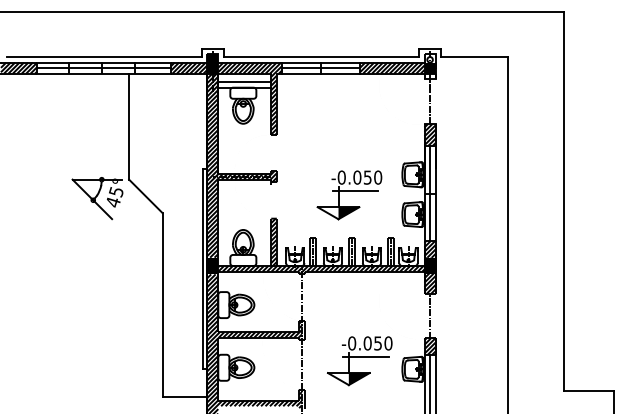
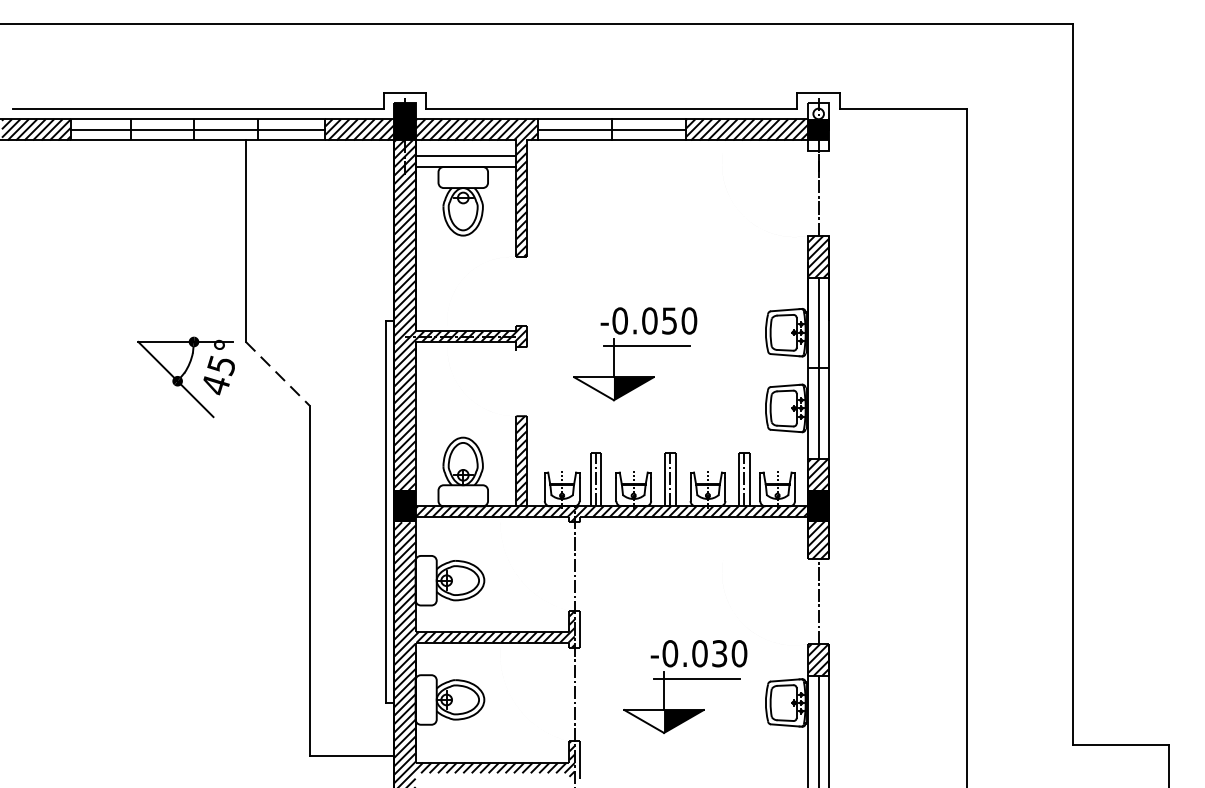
part: (349, 195) -> (634, 354), moved
line: (145, 196) -> (277, 374), solid -> dashed
text: (377, 342) -> (718, 651), -0.050 -> -0.030

